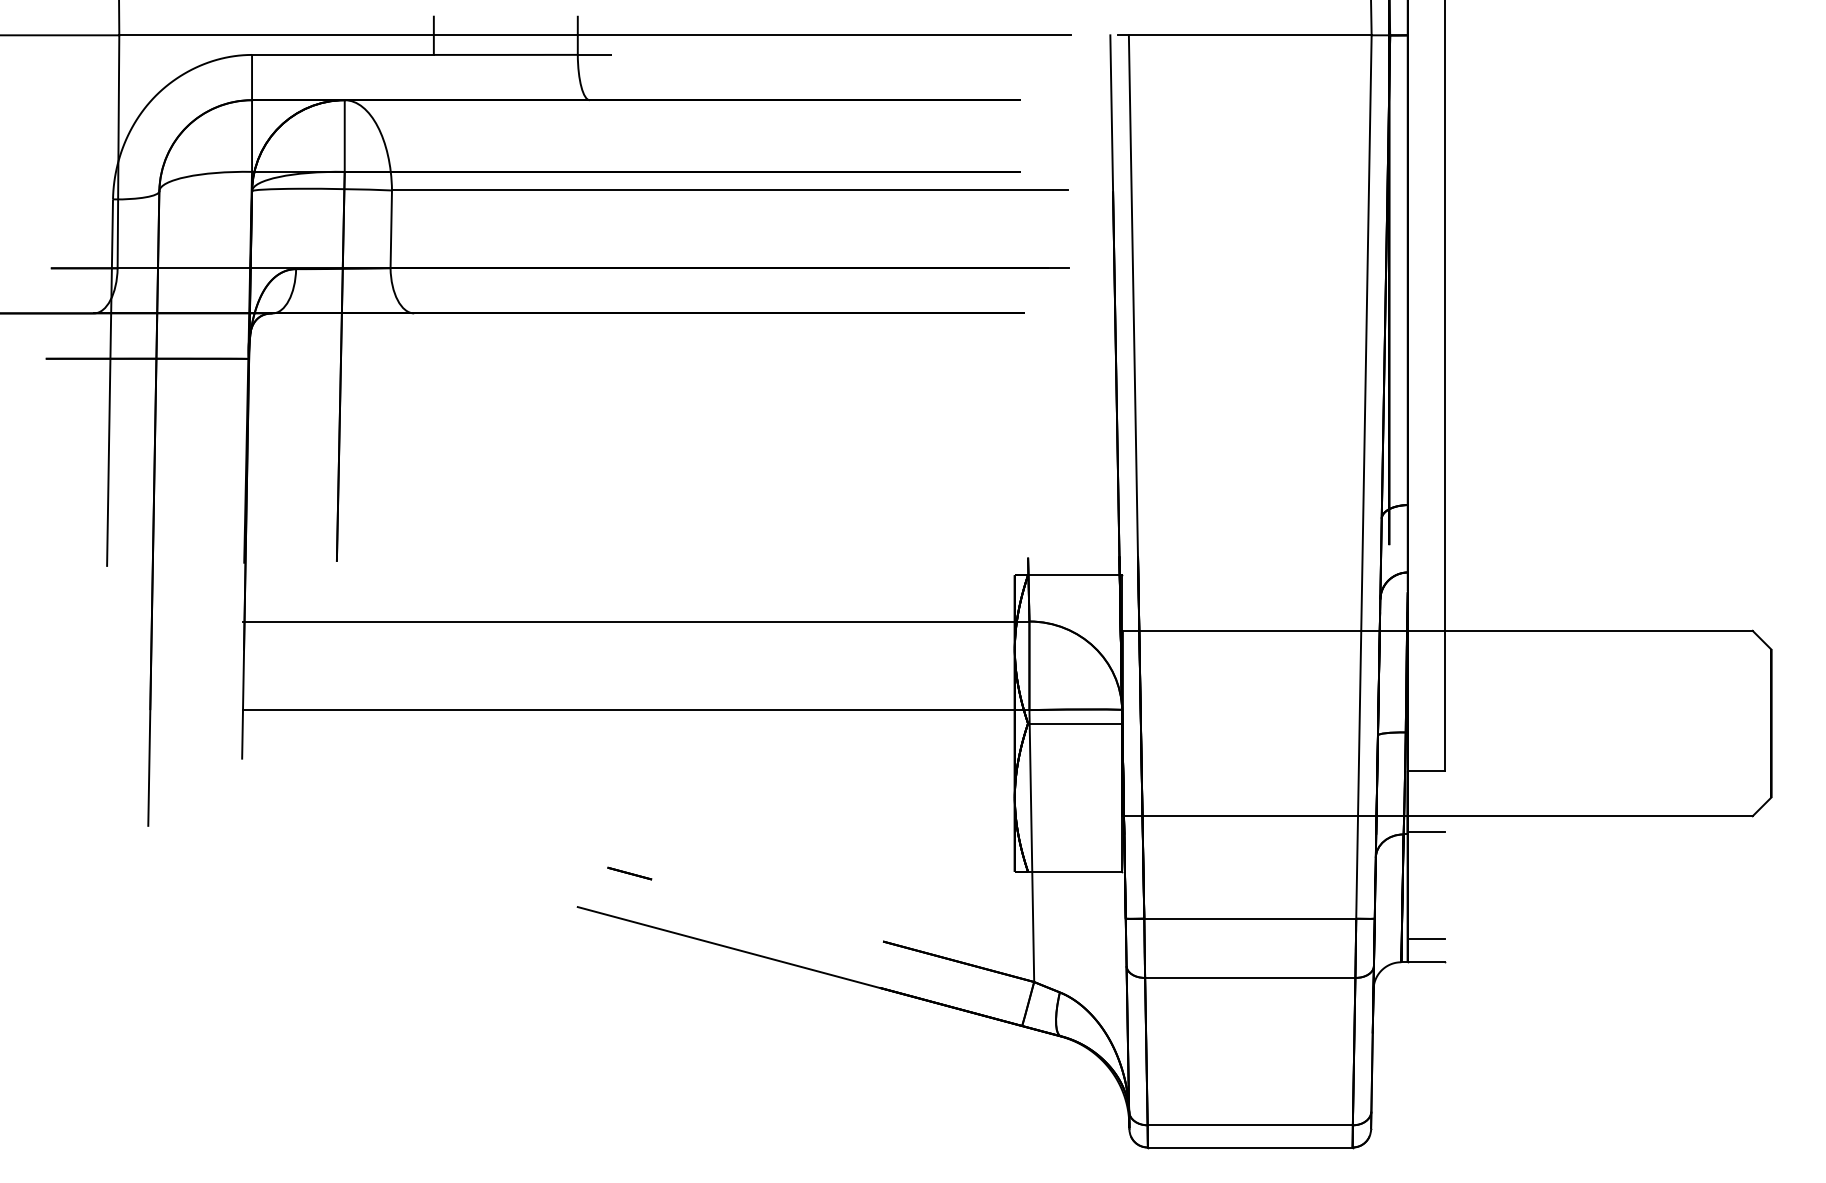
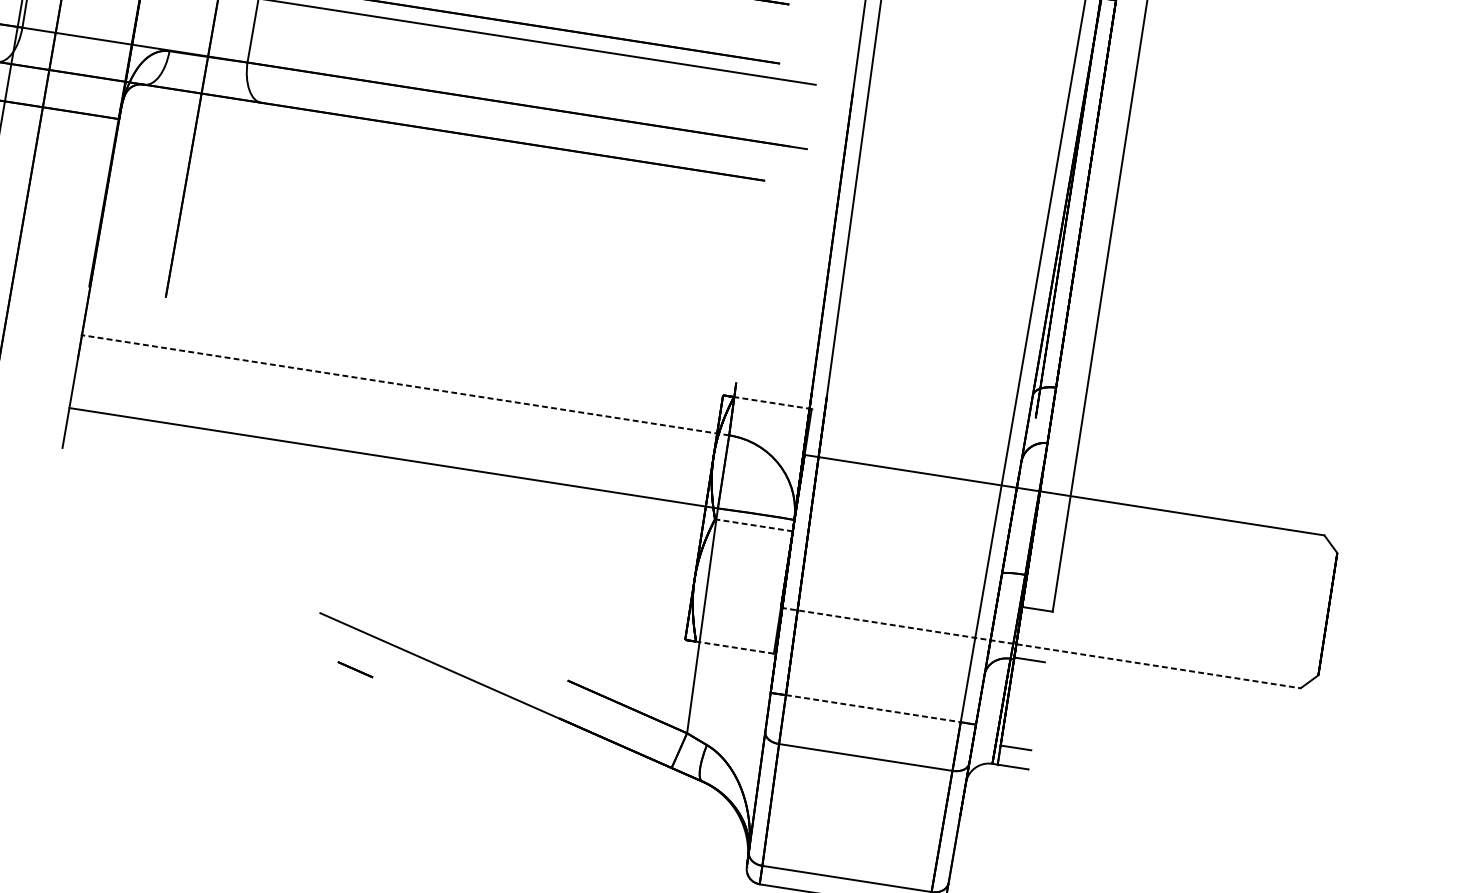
line: (1074, 575) -> (772, 403), solid -> dashed
line: (635, 621) -> (404, 385), solid -> dashed
line: (1074, 723) -> (753, 525), solid -> dashed
line: (1438, 816) -> (1041, 648), solid -> dashed
line: (1074, 871) -> (734, 647), solid -> dashed
line: (629, 873) -> (355, 669), moved
line: (1250, 918) -> (873, 708), solid -> dashed

